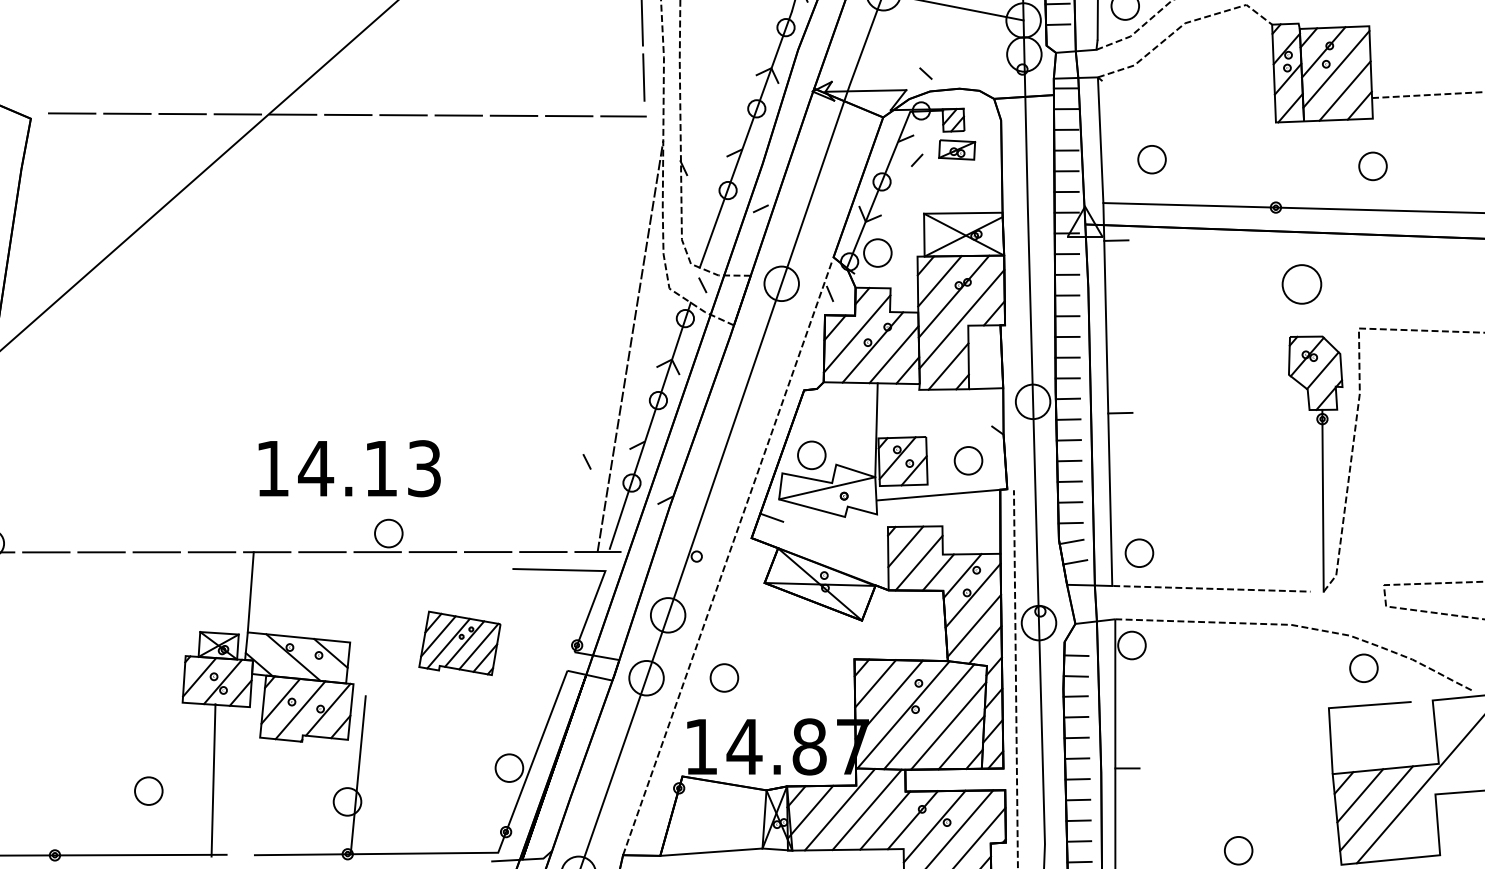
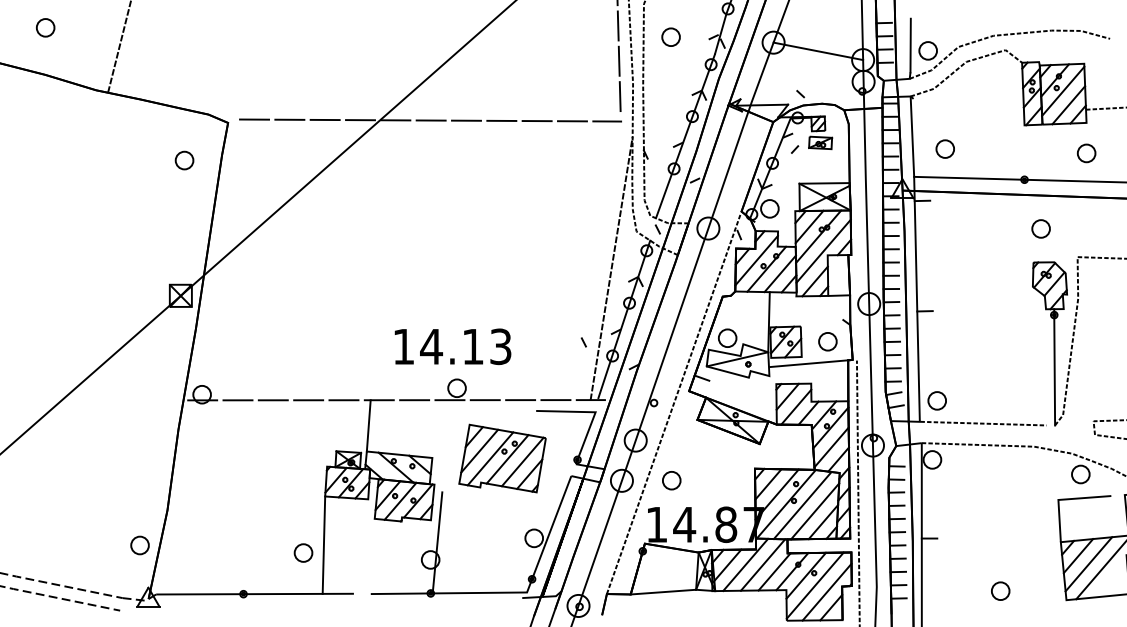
part: (1300, 283) -> (1040, 228), size x0.71
text: (348, 468) -> (452, 346), moved
part: (459, 643) -> (502, 458), size x1.67
line: (212, 779) -> (323, 544), moved

